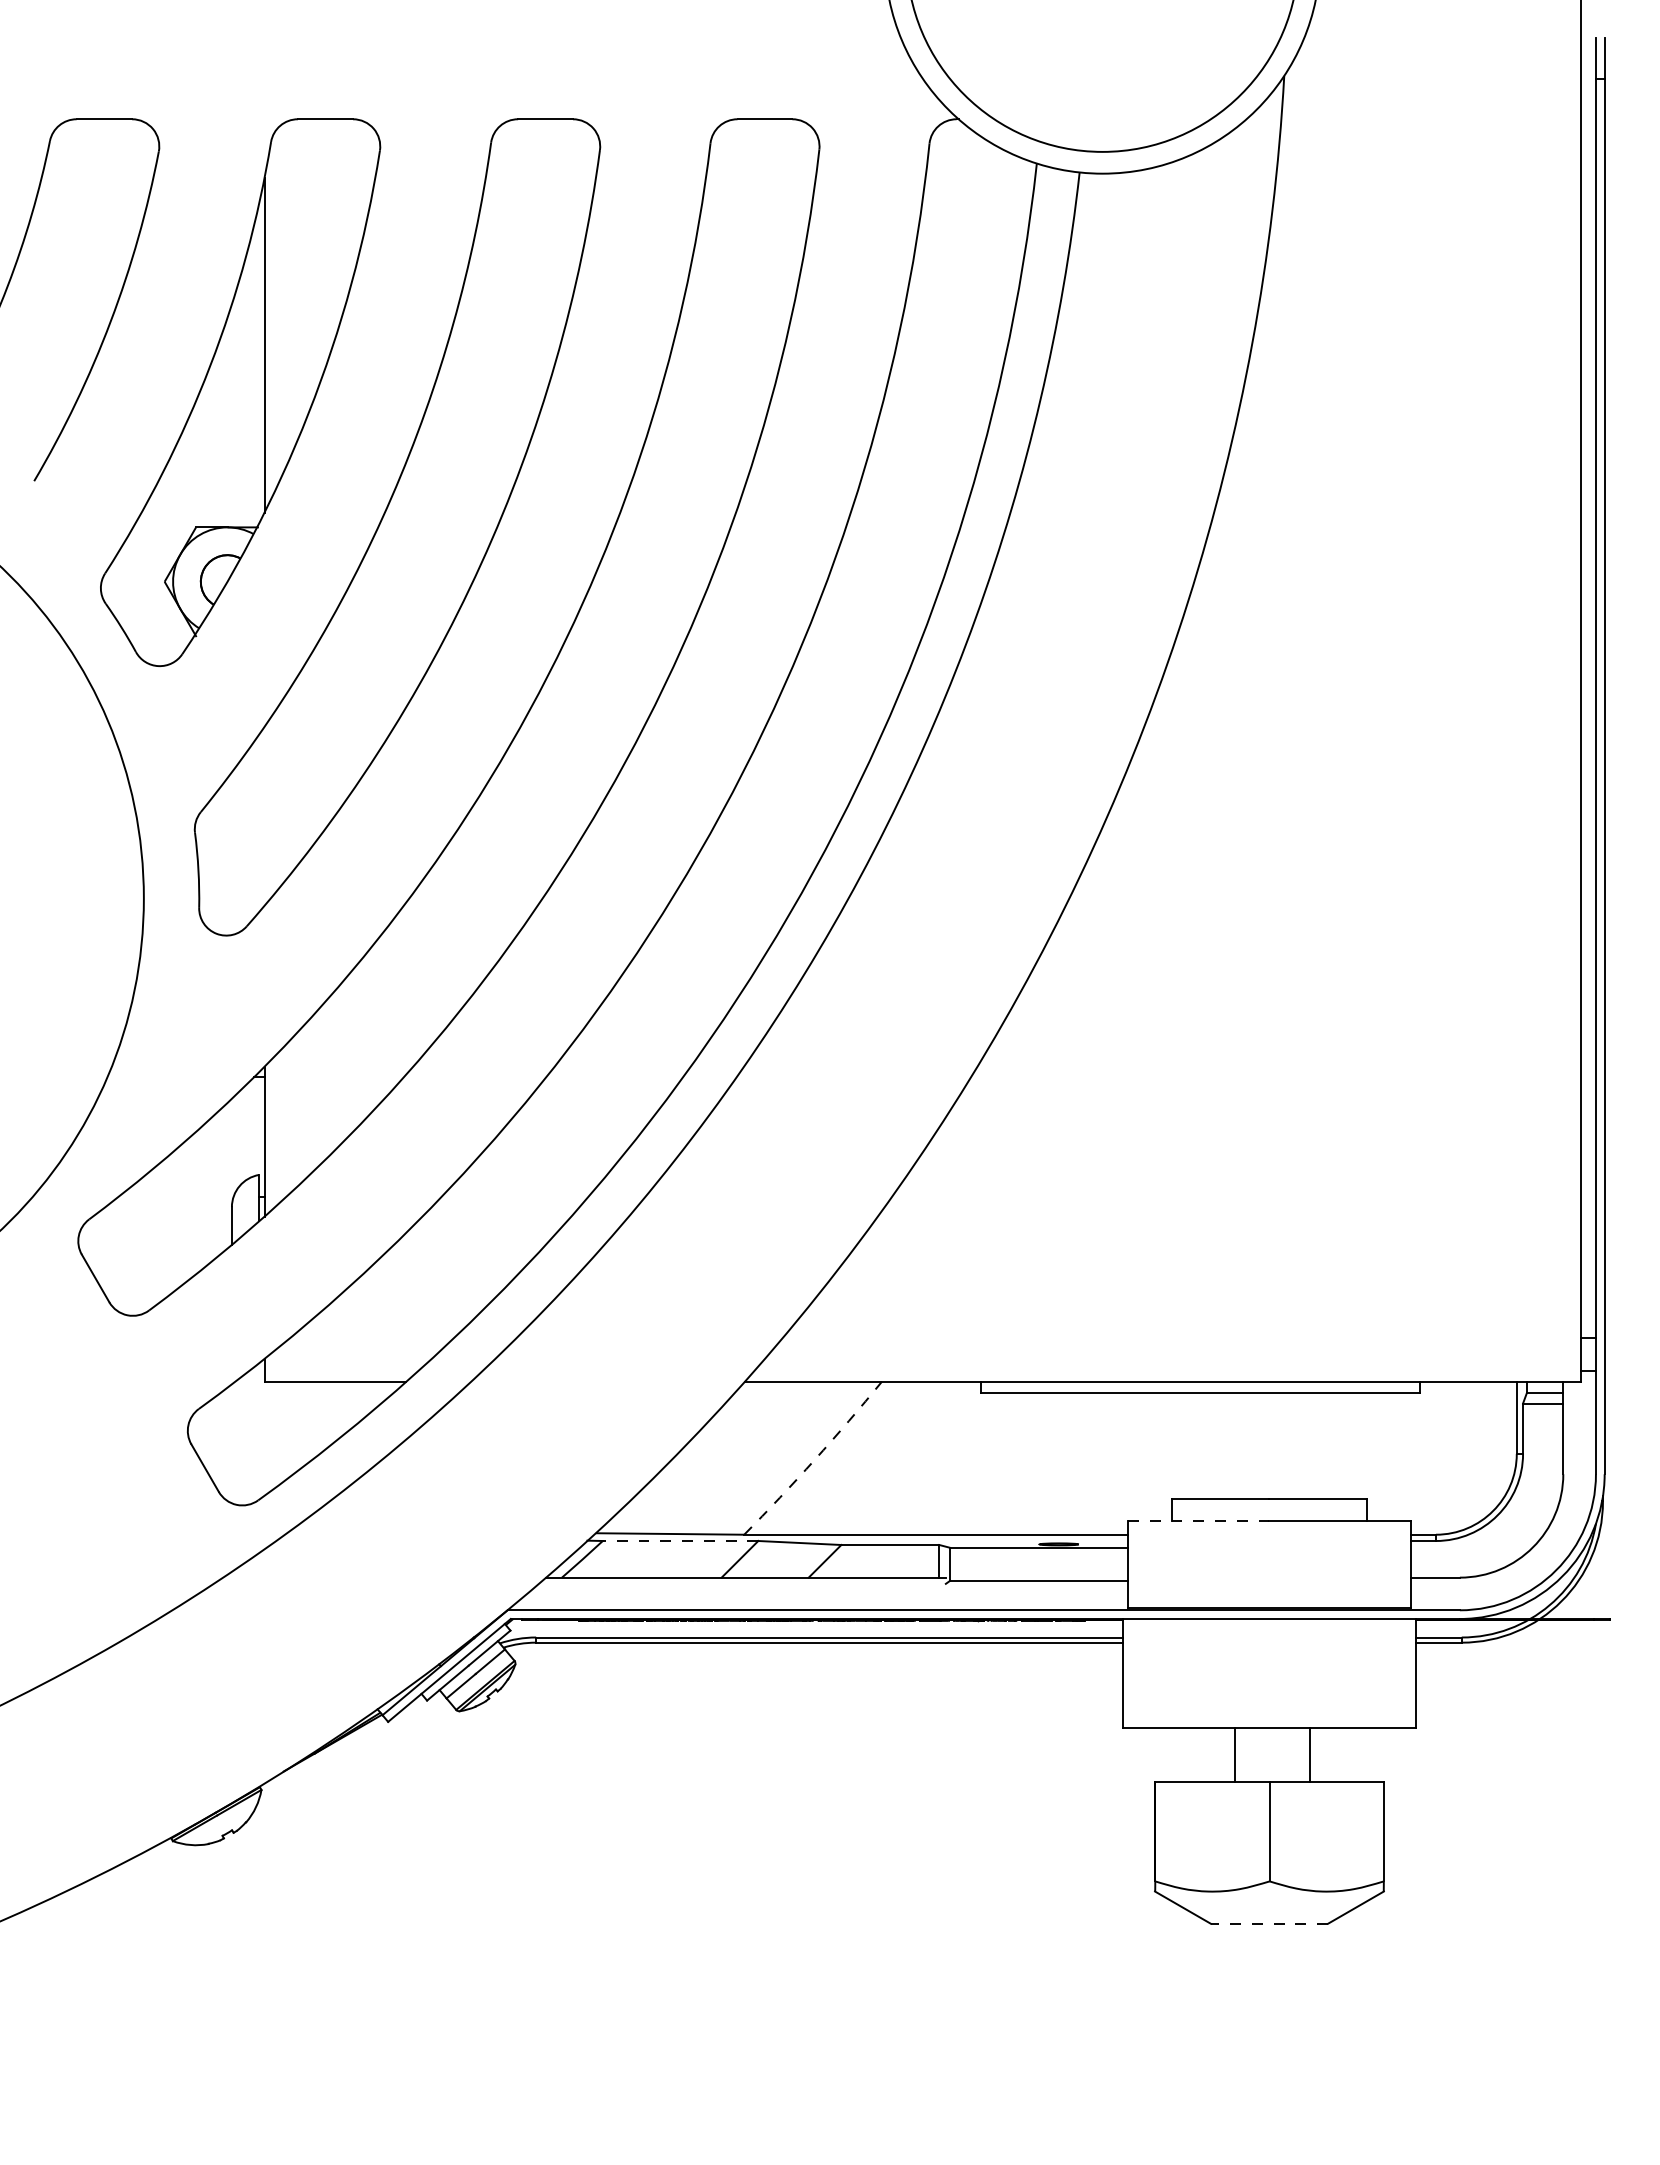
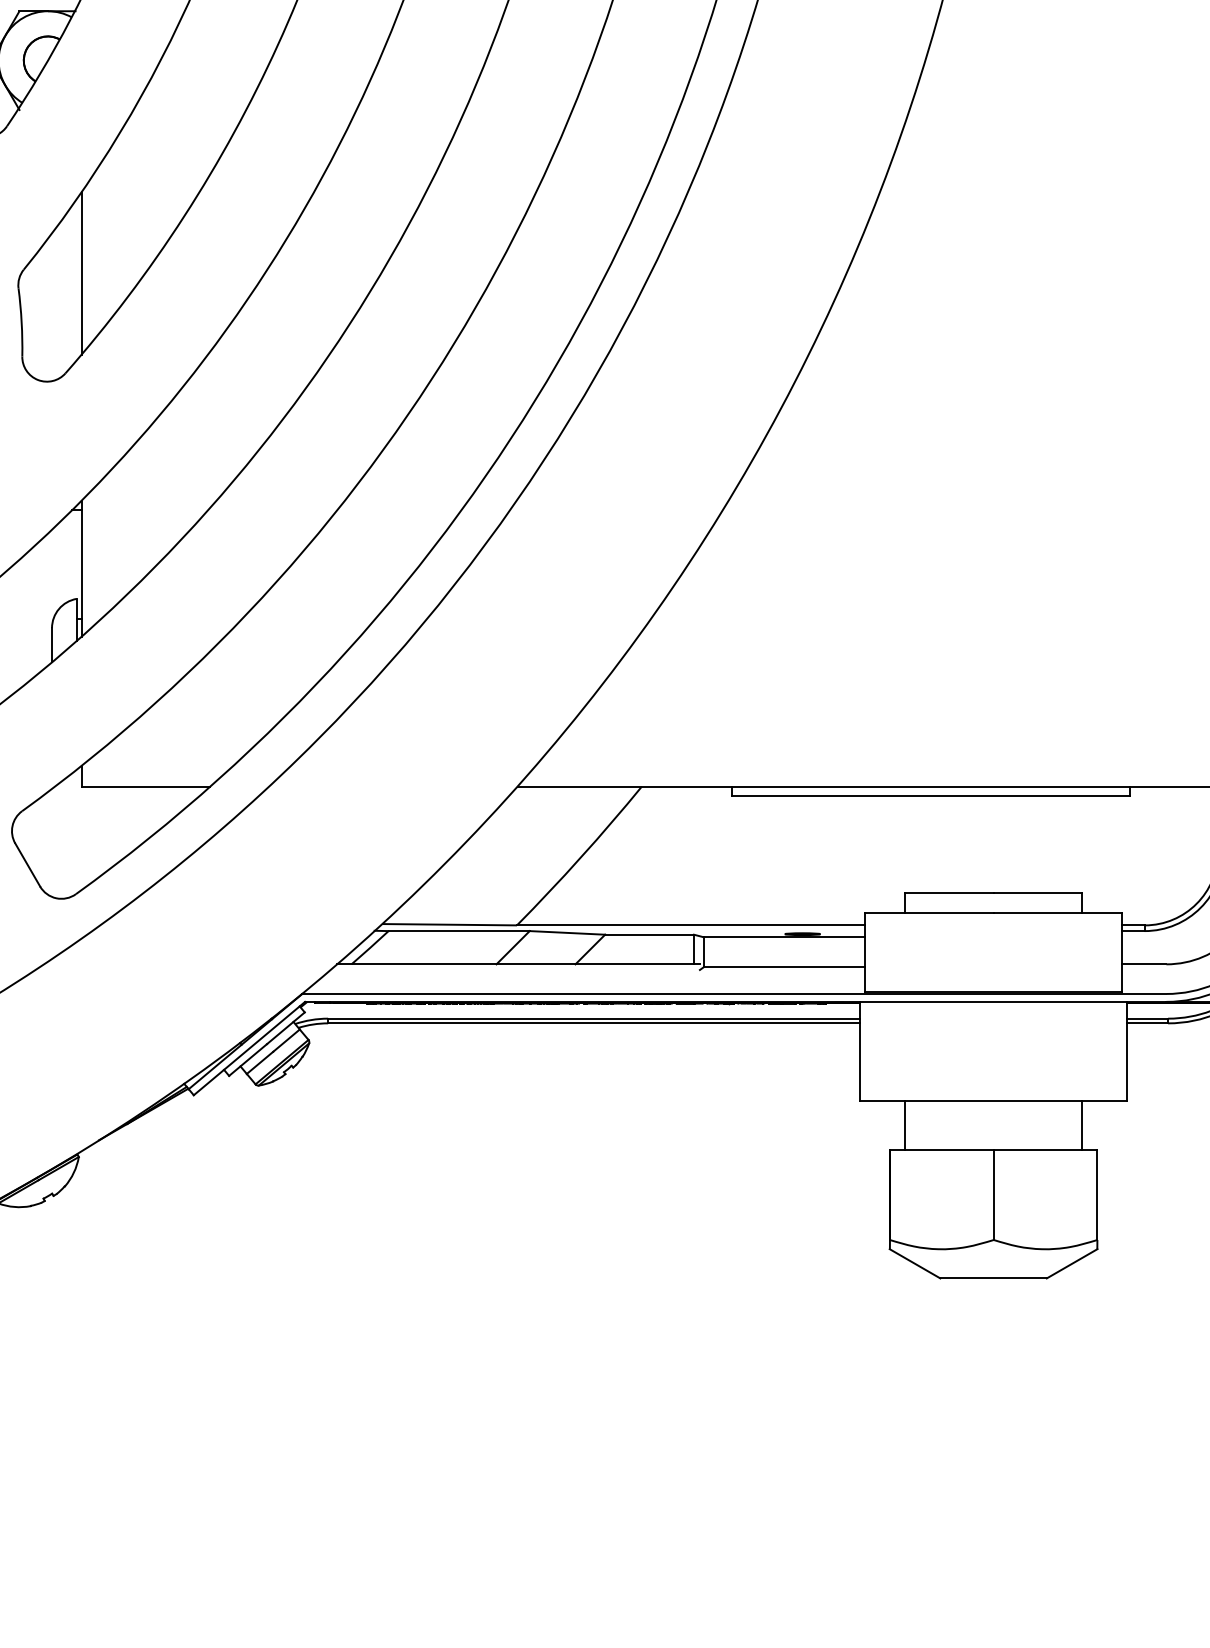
line: (264, 815) -> (81, 272), added
arc: (814, 1459) -> (580, 857), dashed -> solid
line: (1198, 1521) -> (929, 913), dashed -> solid
line: (680, 1541) -> (459, 931), dashed -> solid
line: (1234, 1754) -> (904, 1124), moved
line: (1310, 1754) -> (1082, 1124), moved
line: (1269, 1923) -> (993, 1278), dashed -> solid

